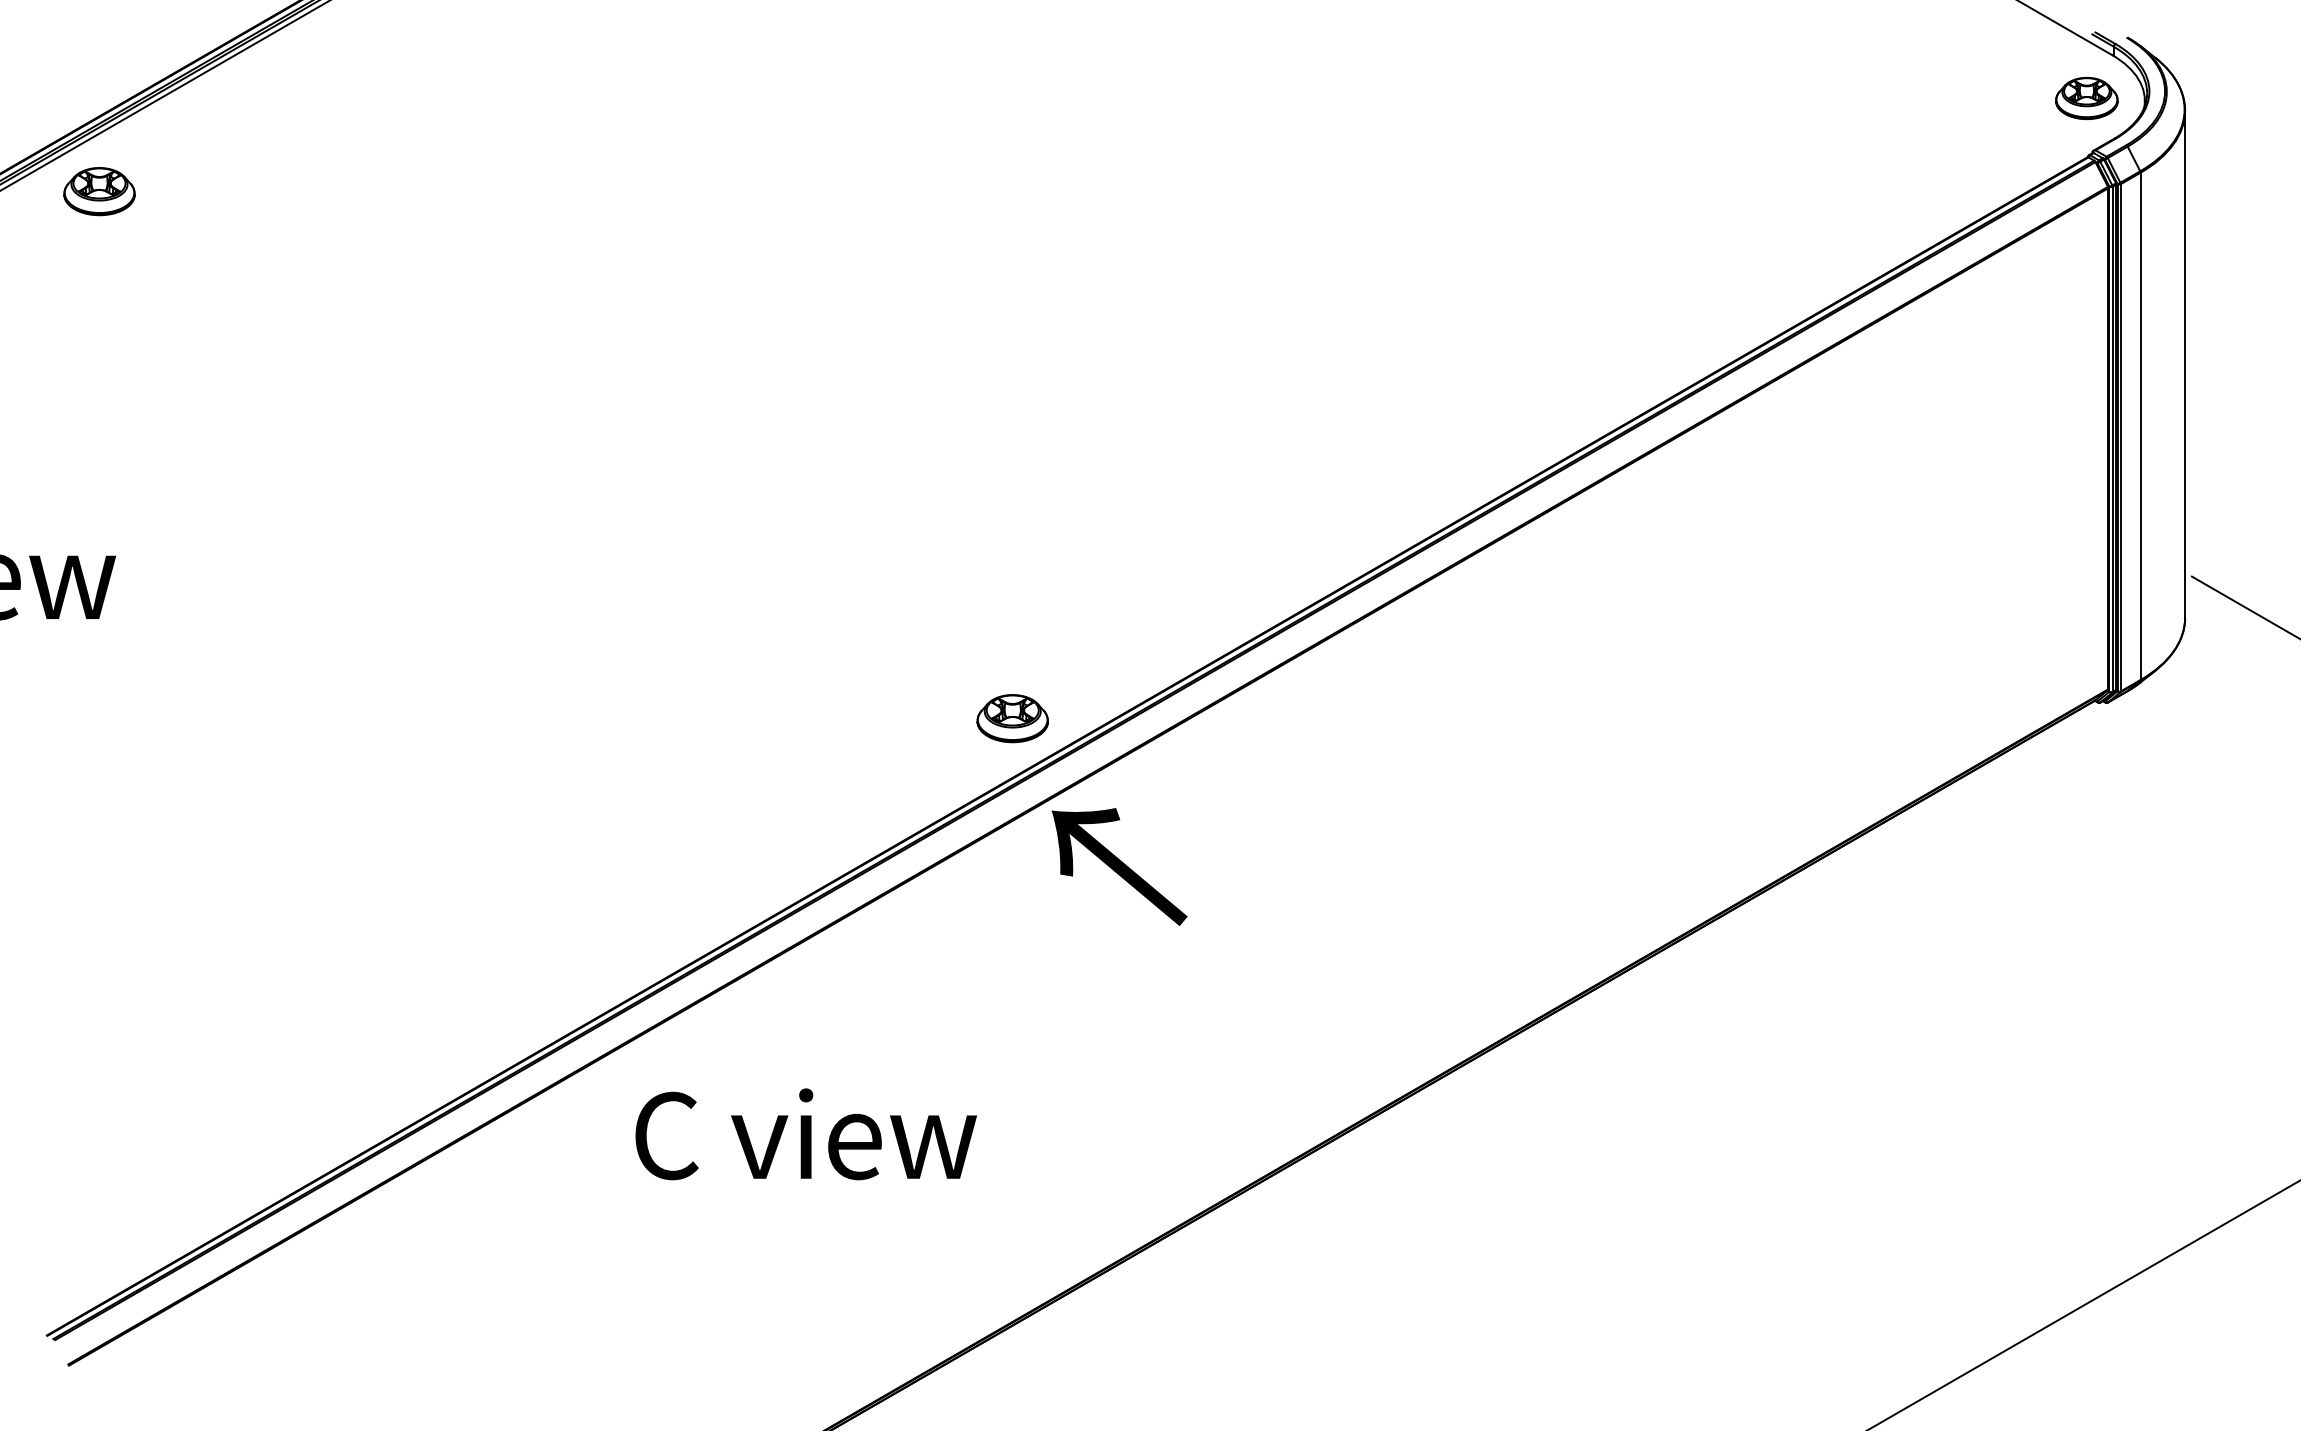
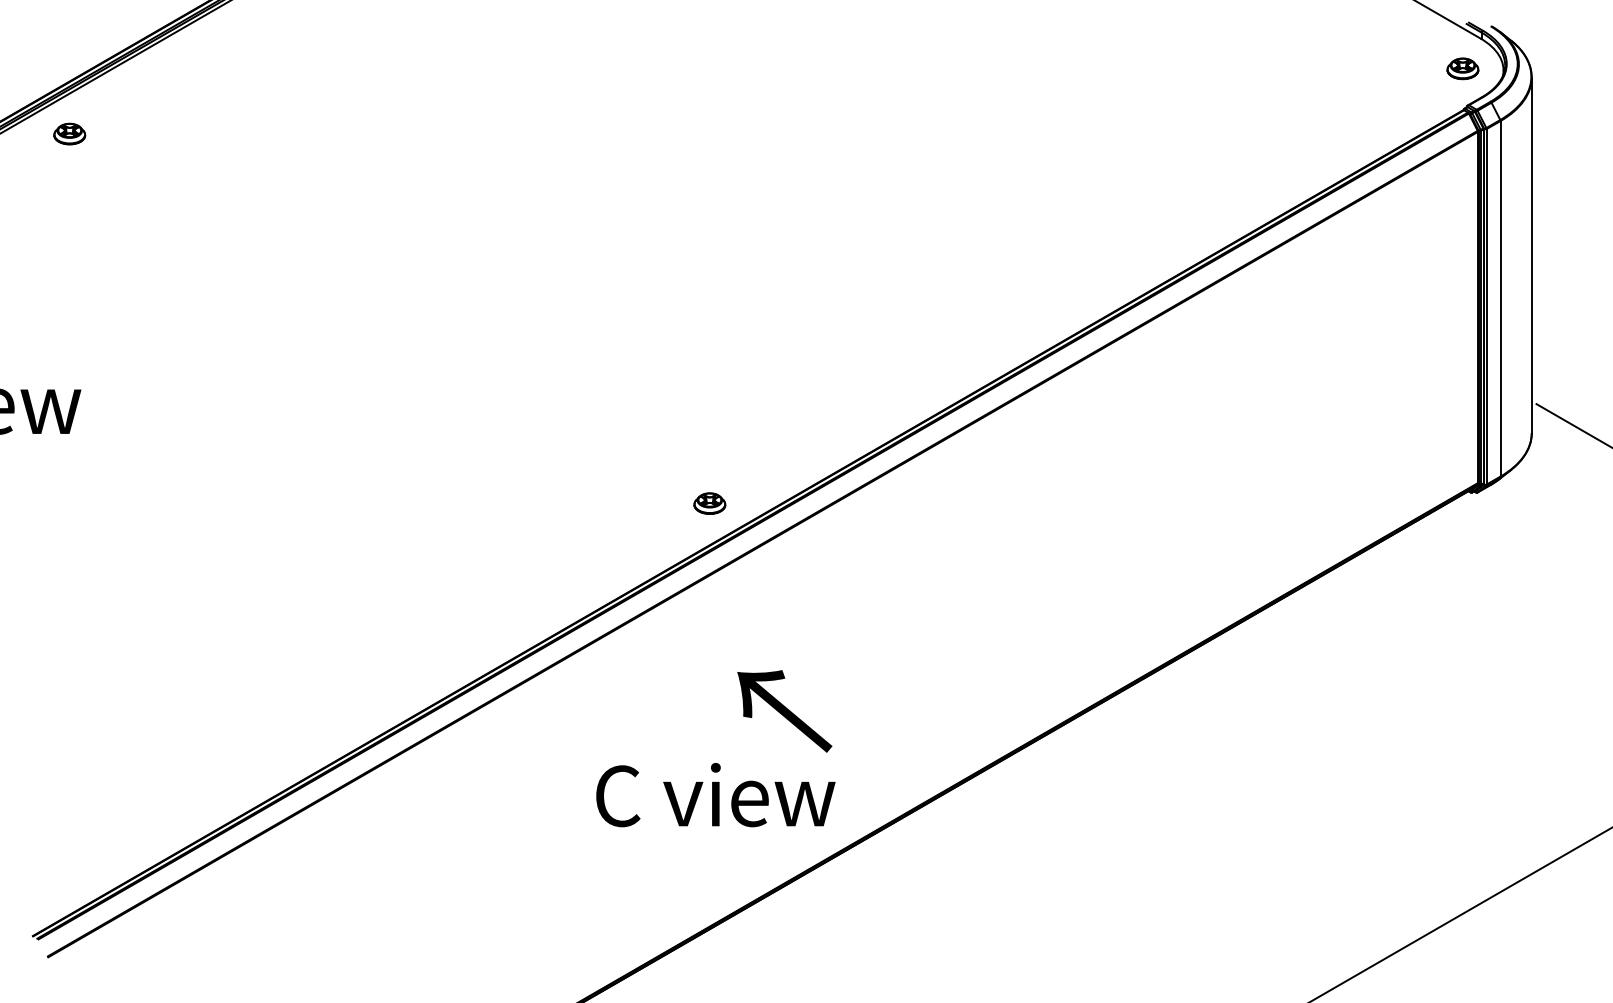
part: (2086, 97) -> (1462, 68), size x0.71
part: (99, 190) -> (69, 133), size x0.62
part: (1012, 718) -> (709, 503), size x0.62
text: (1119, 866) -> (784, 711), moved
text: (805, 1134) -> (715, 795), moved

